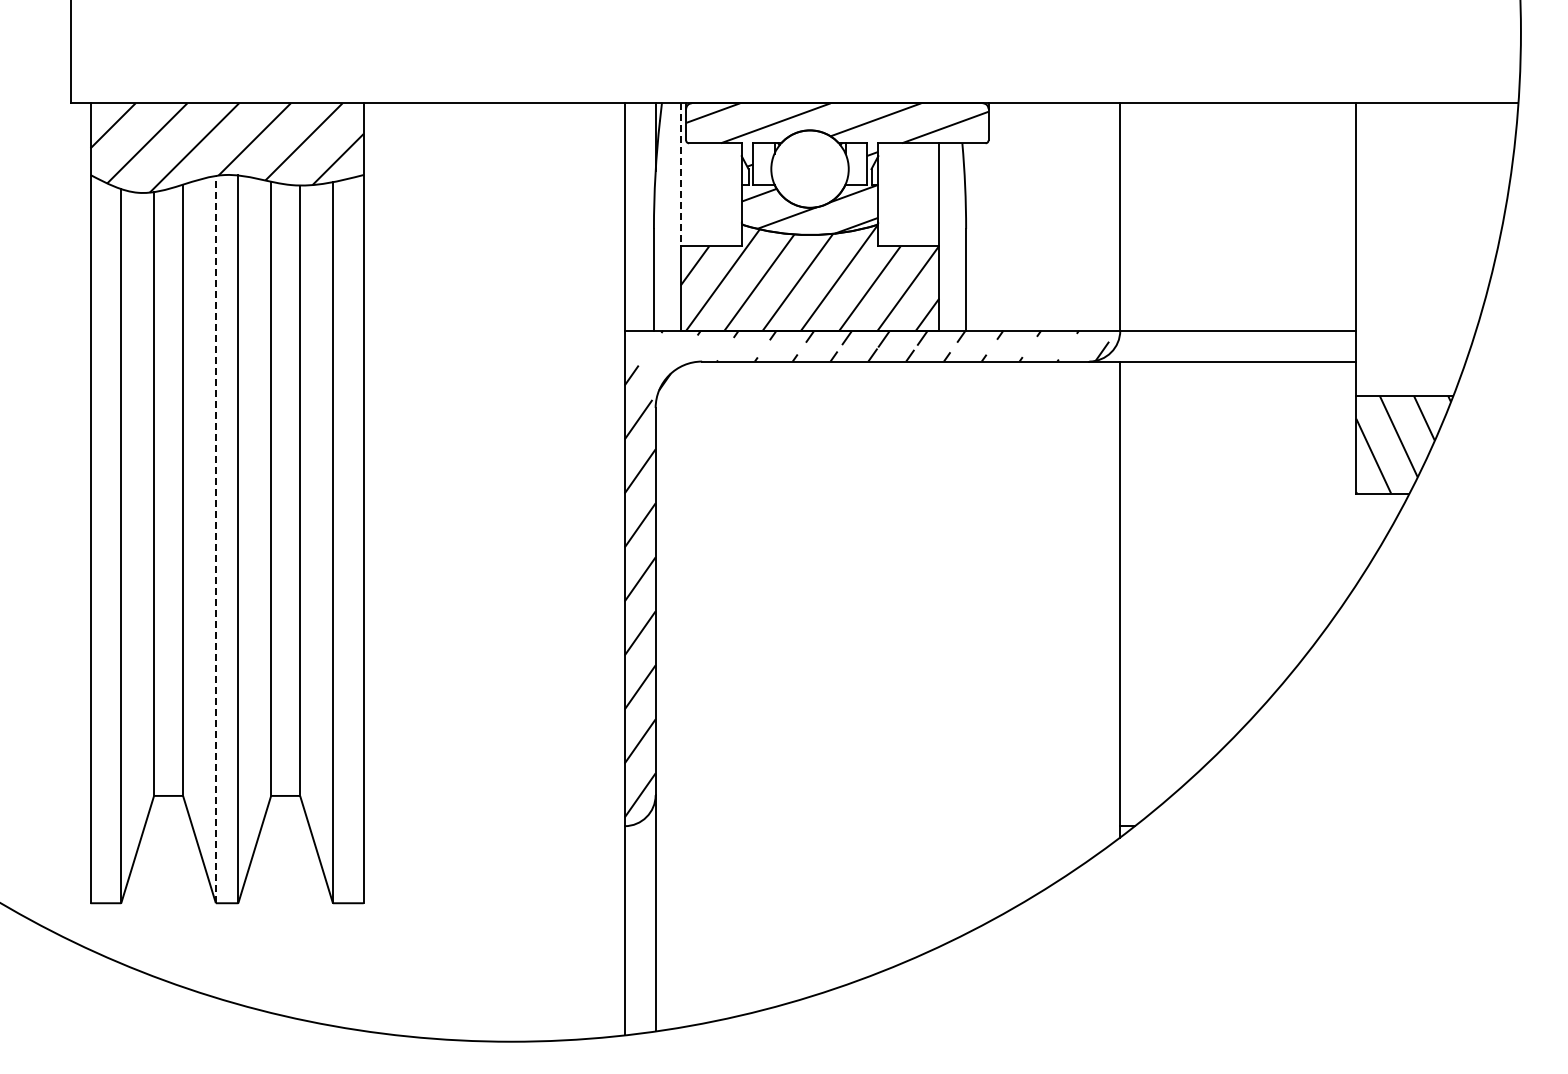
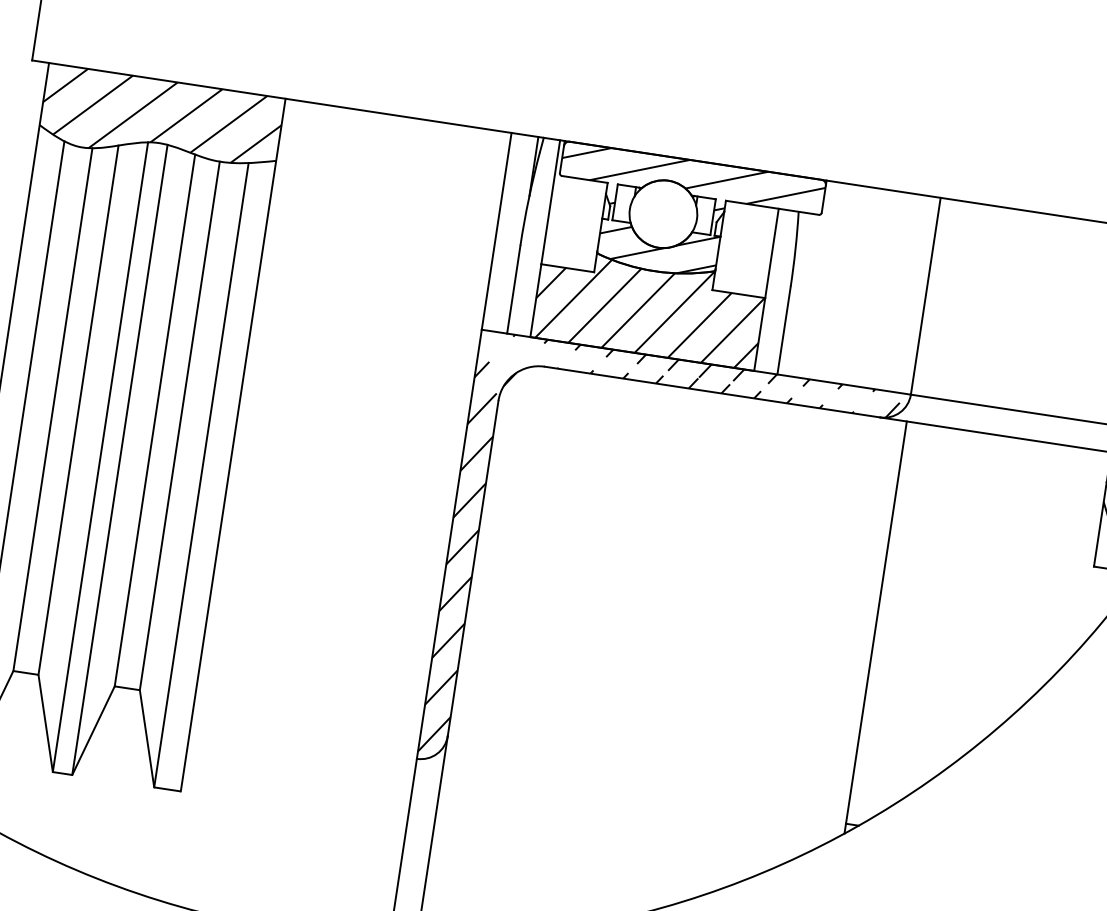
line: (680, 174) -> (550, 201), dashed -> solid
line: (215, 539) -> (100, 457), dashed -> solid

